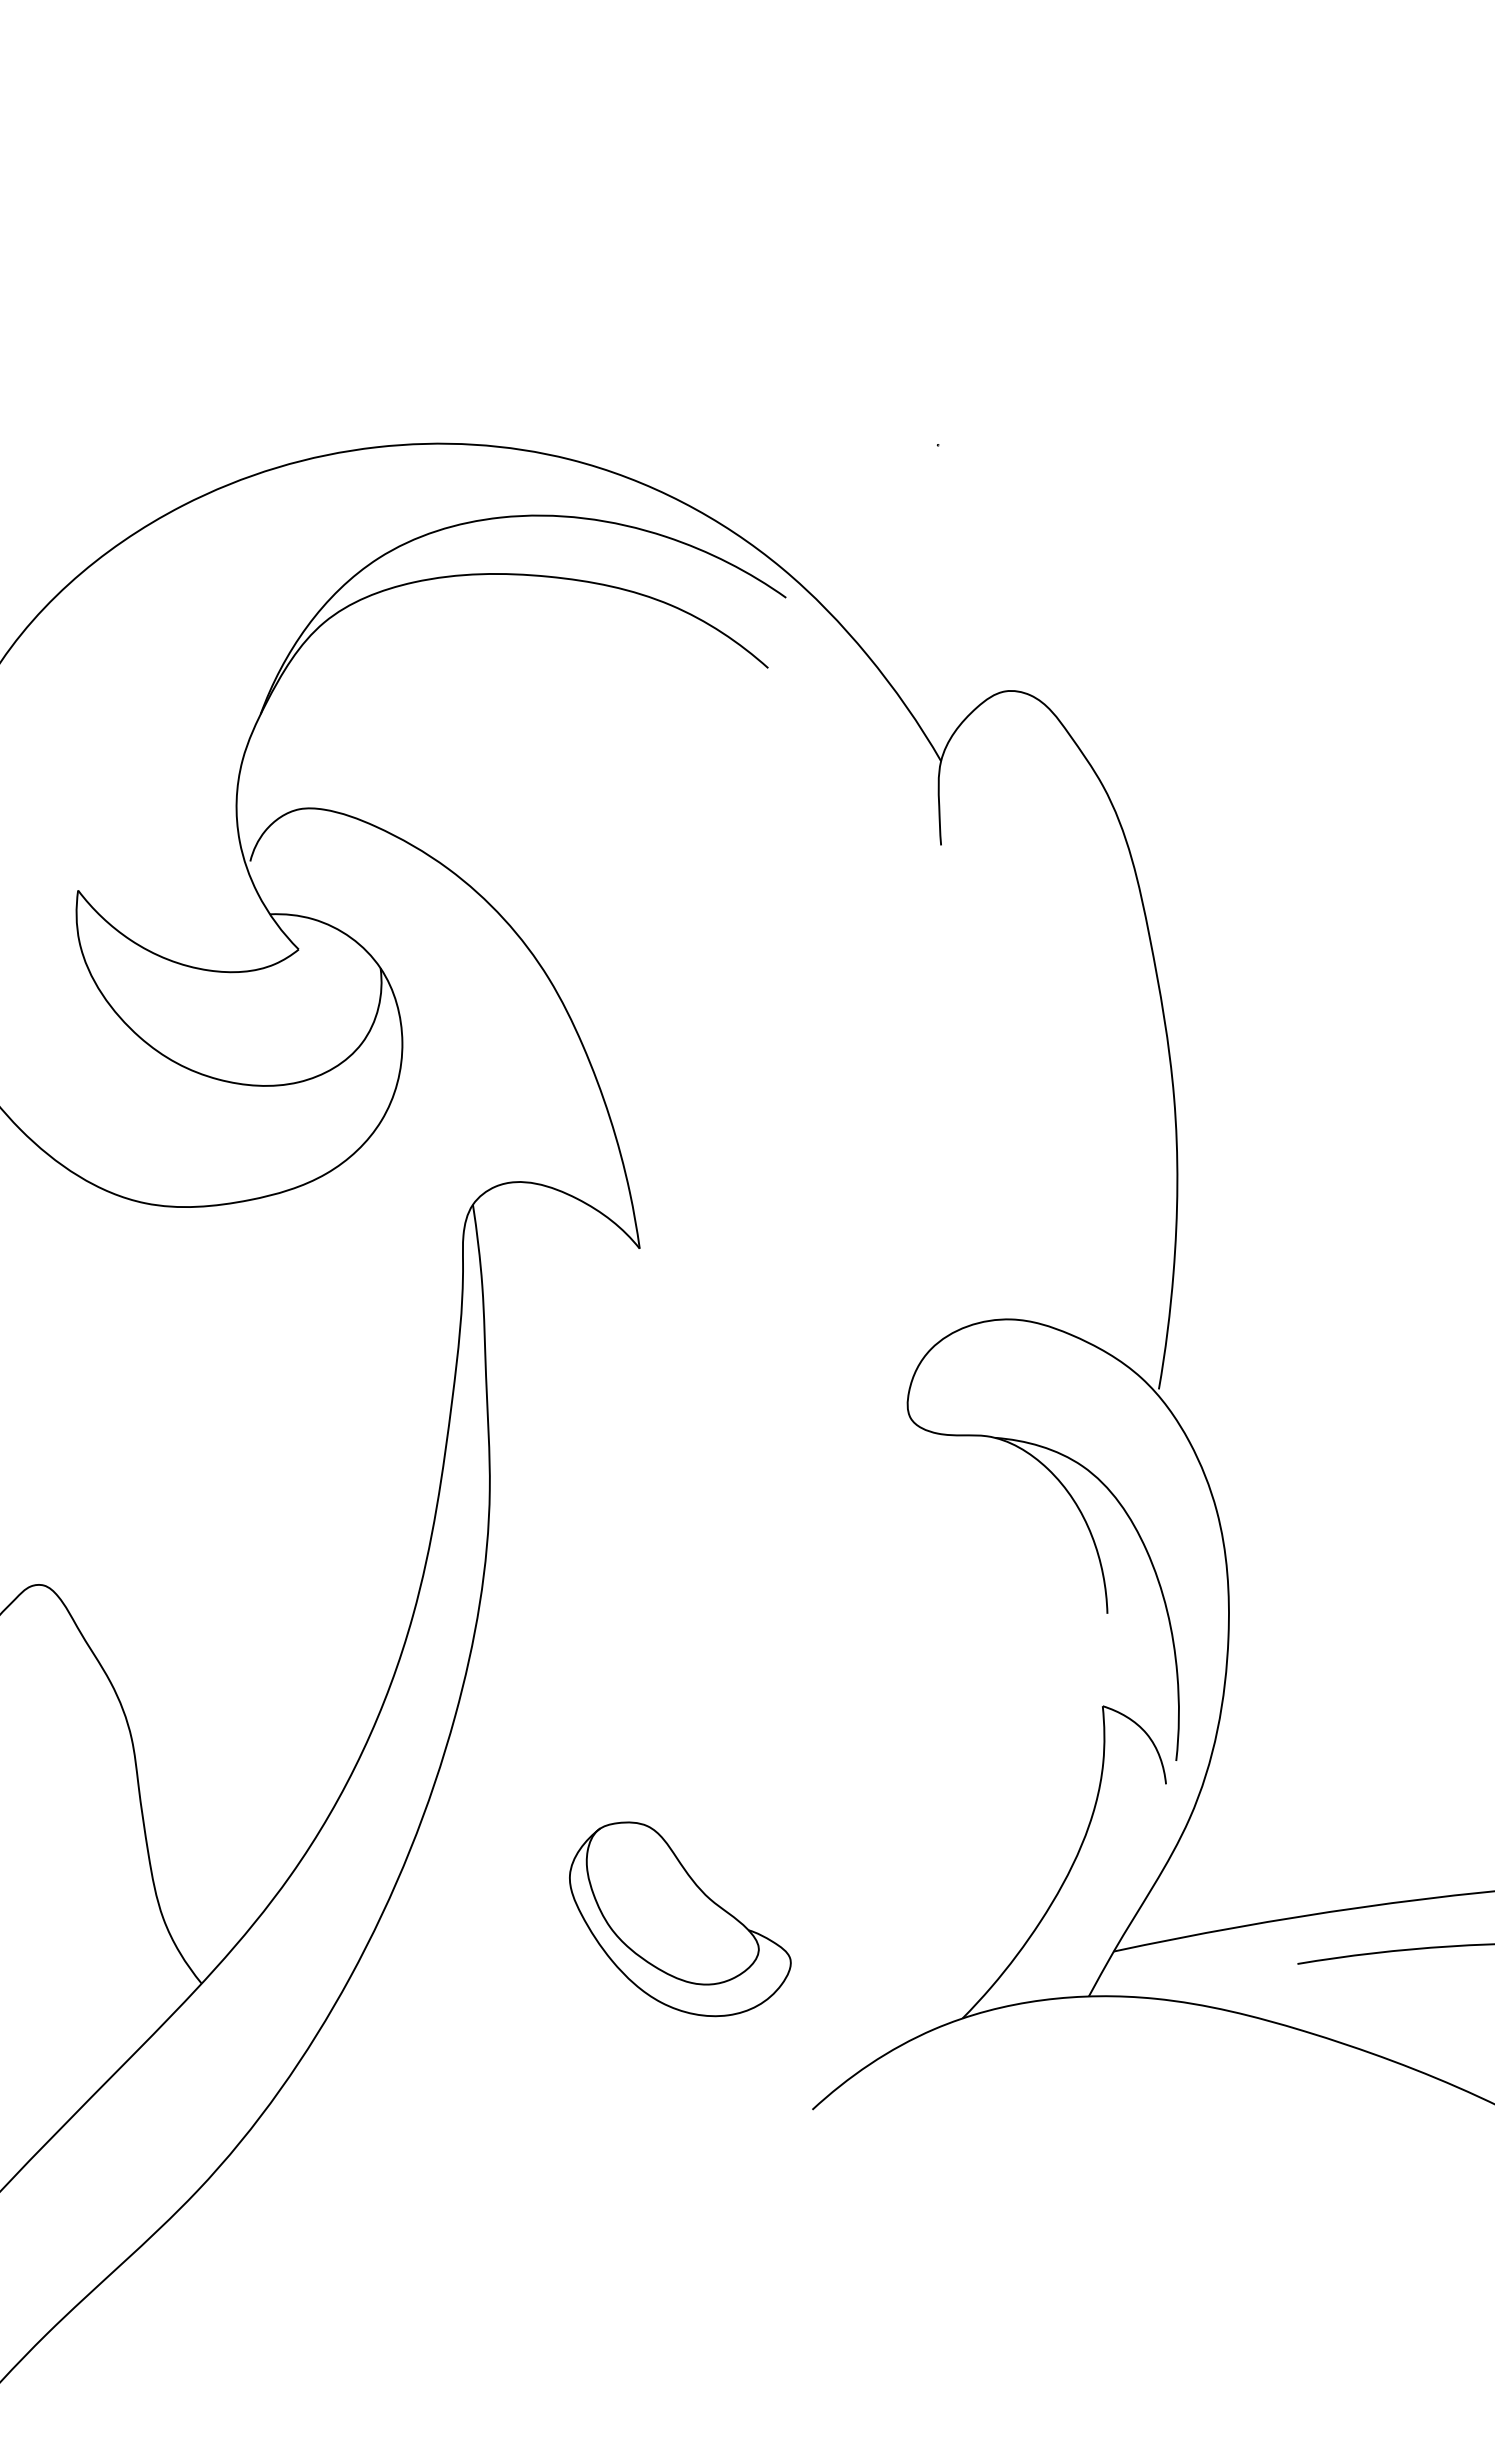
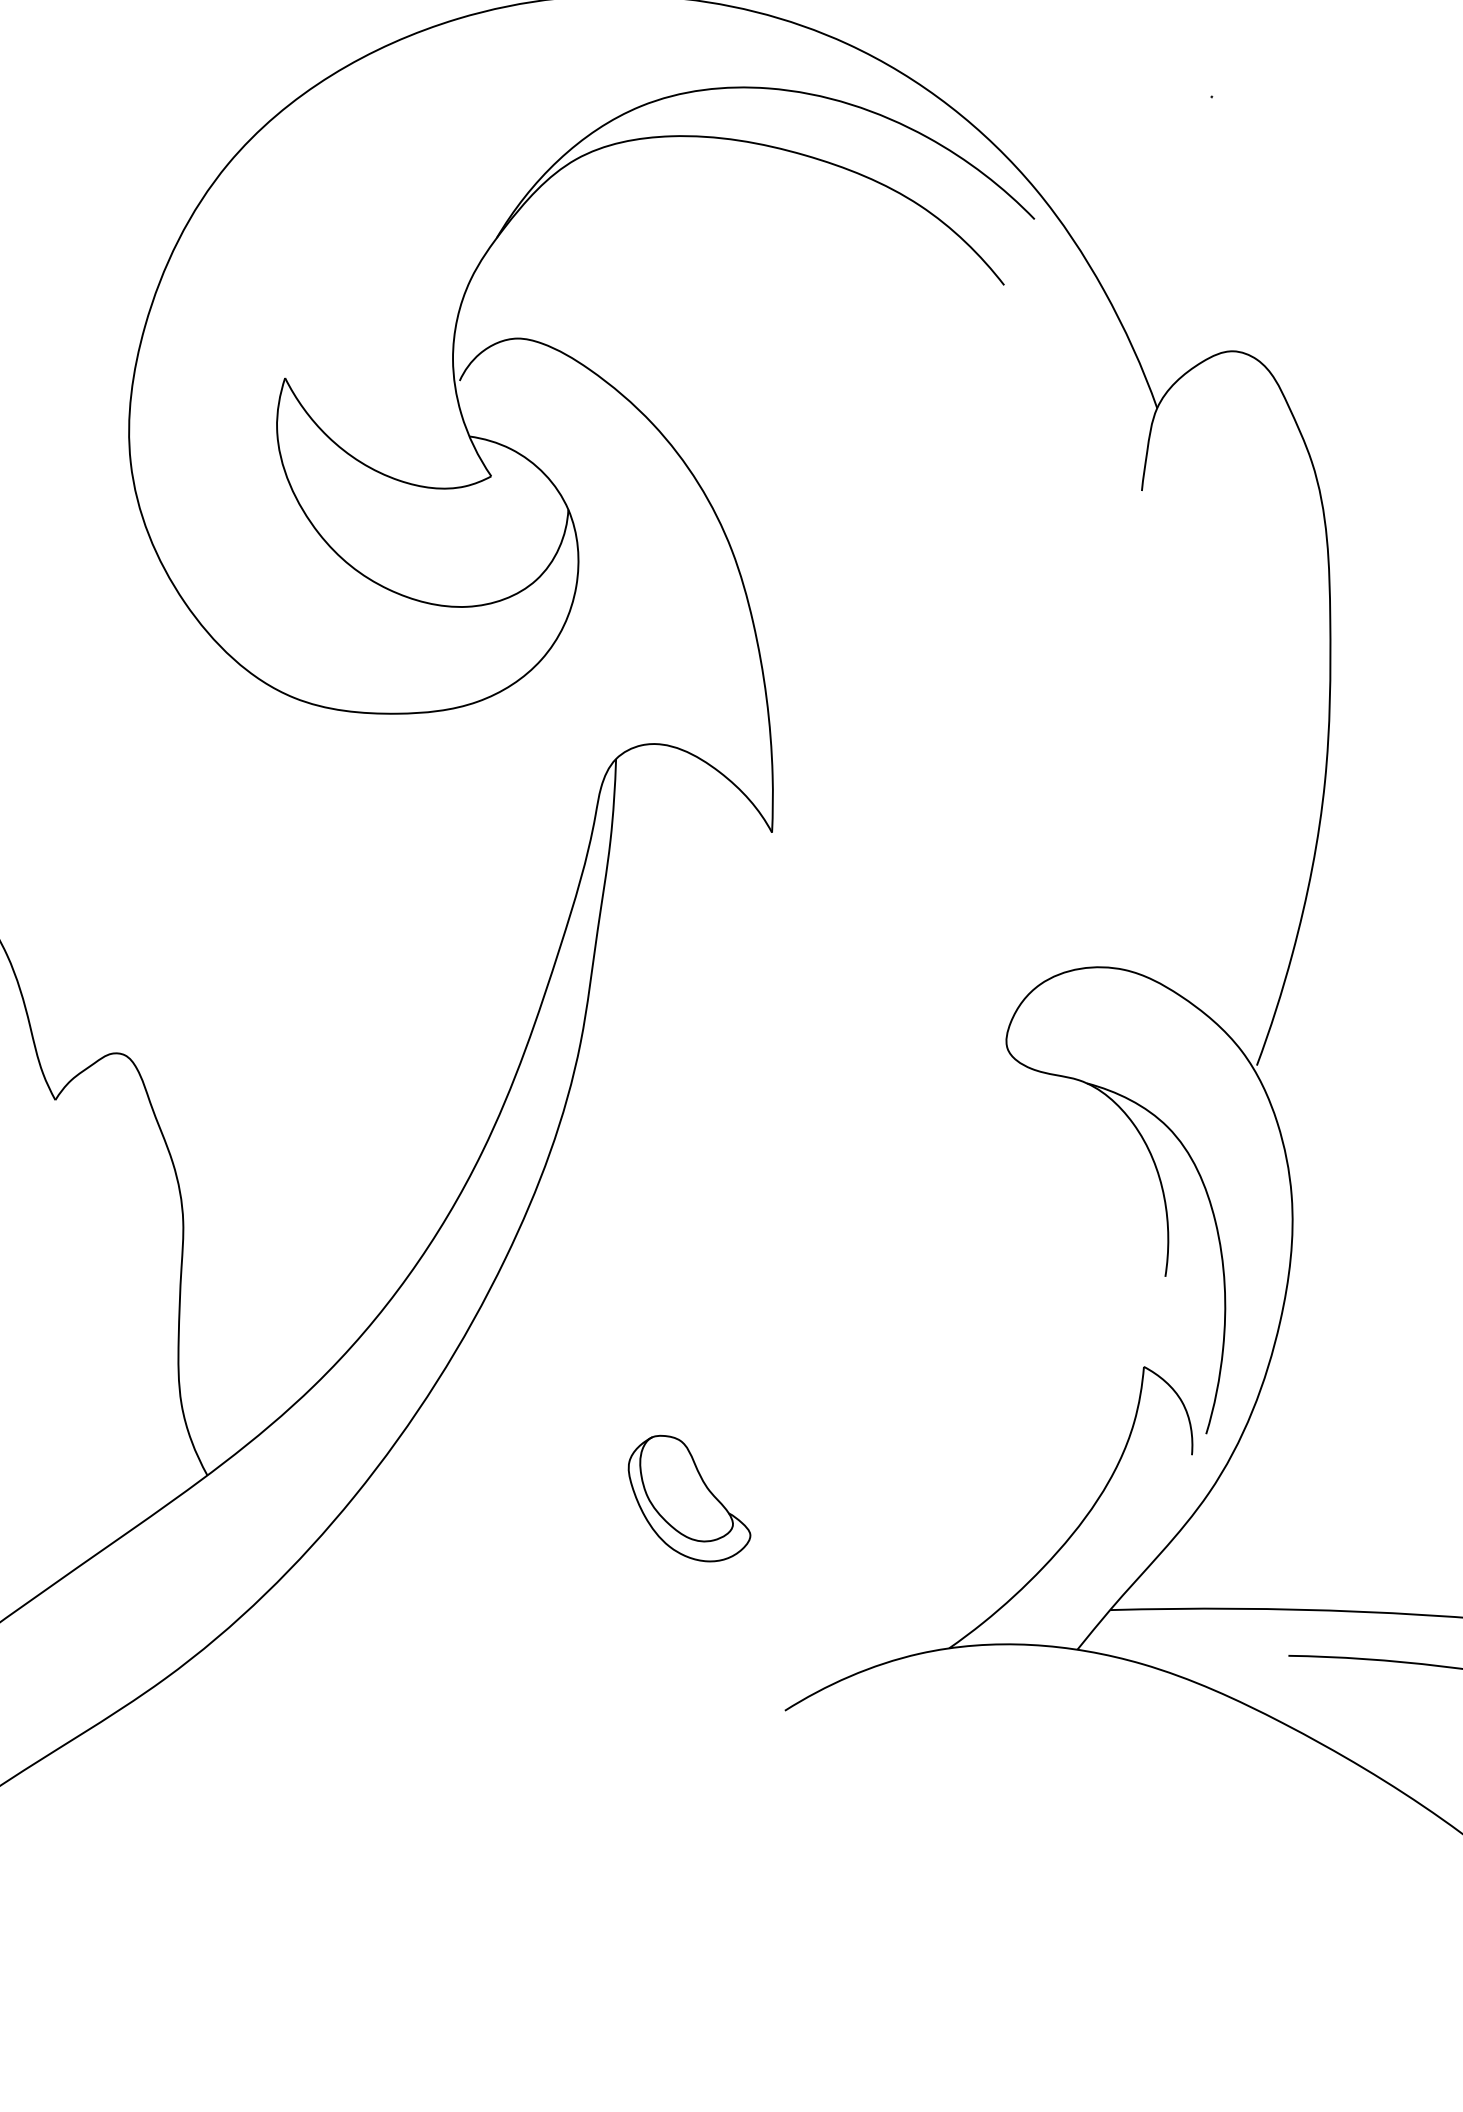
part: (680, 1919) -> (689, 1499), size x0.6

